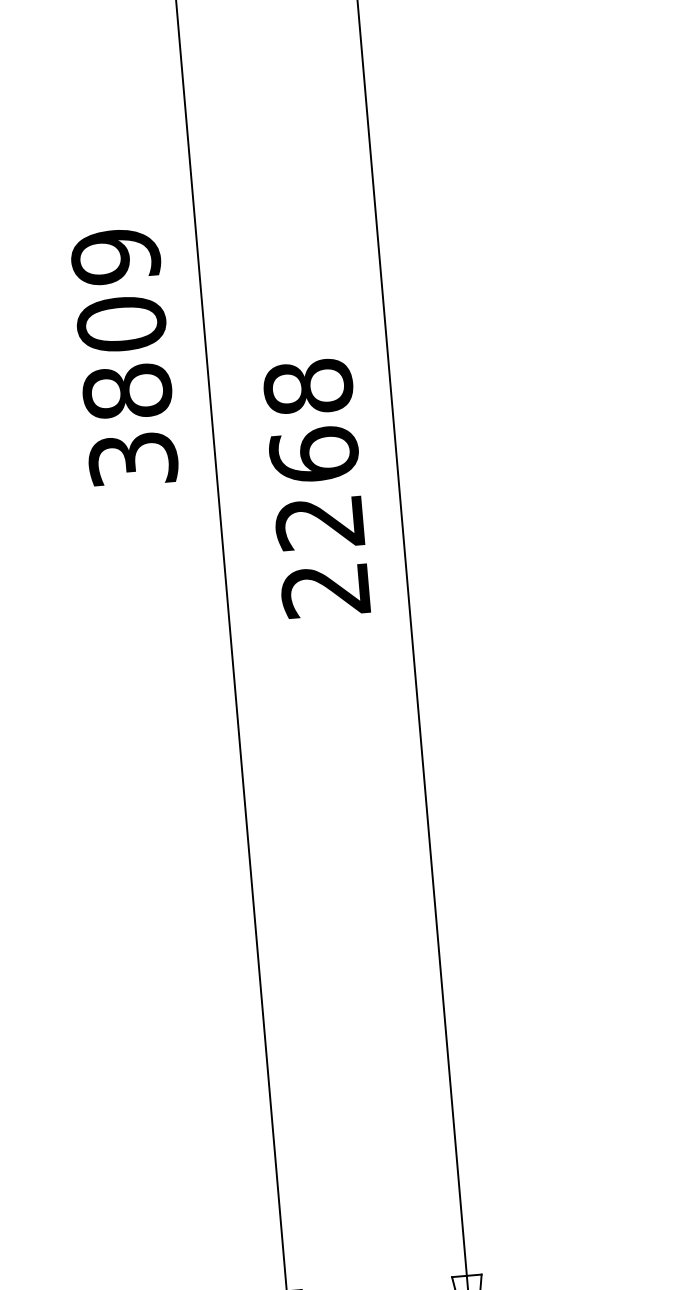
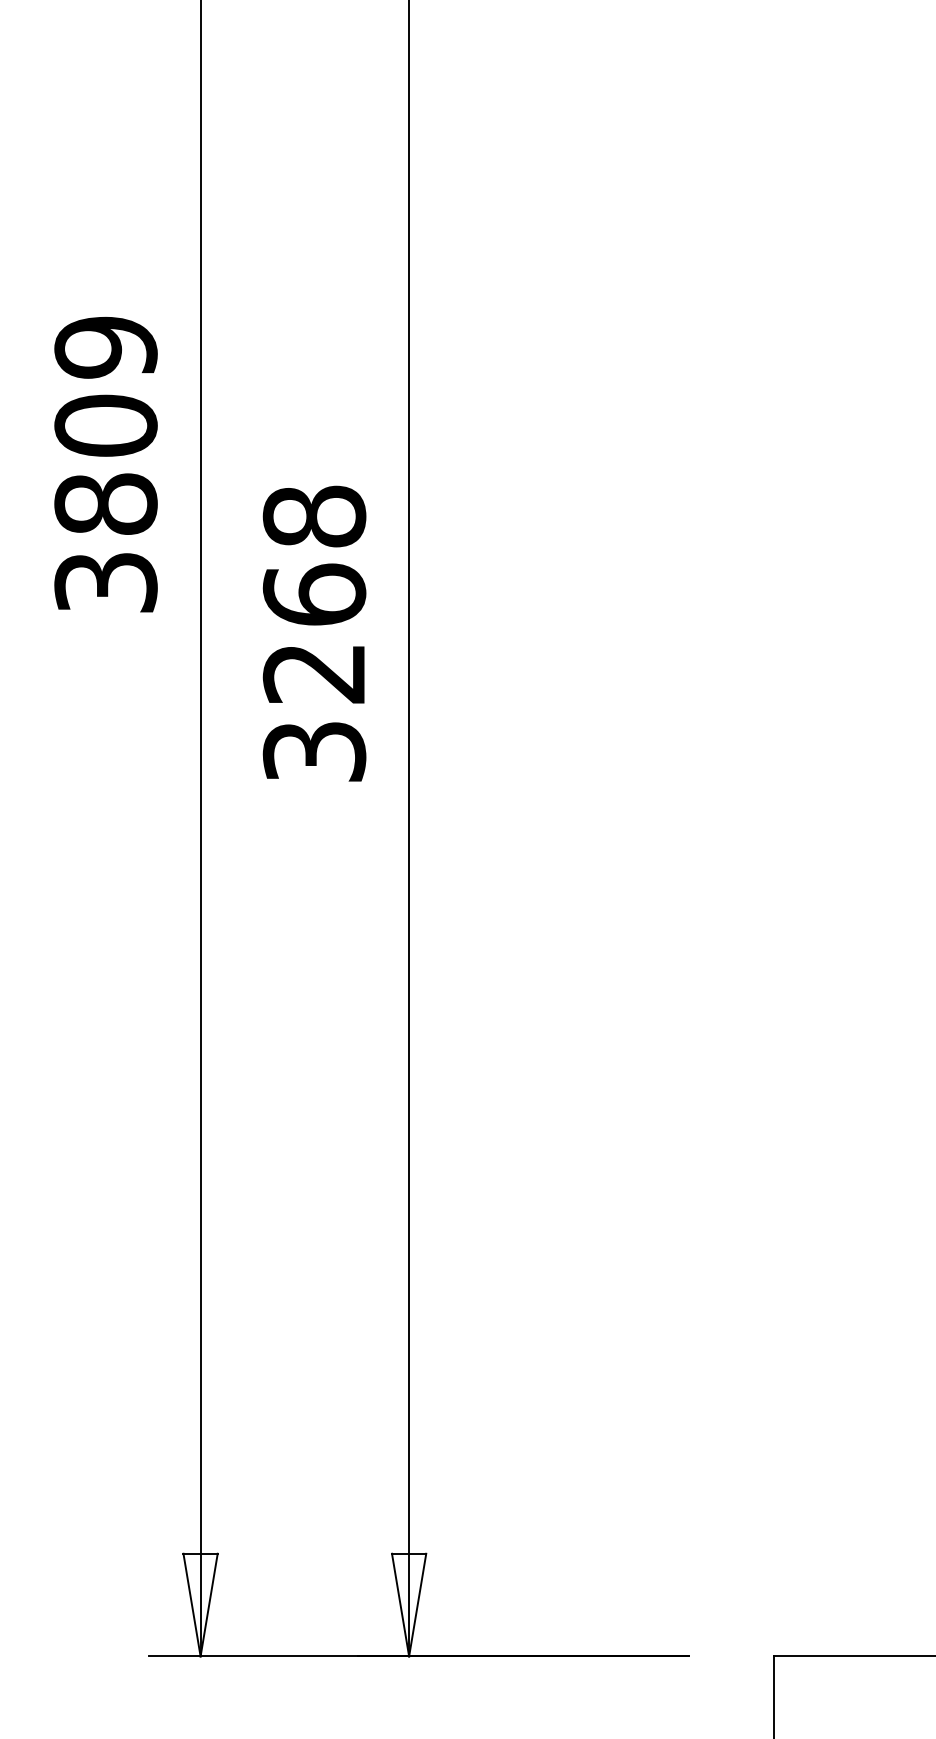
text: (325, 590) -> (314, 751), 2268 -> 3268

